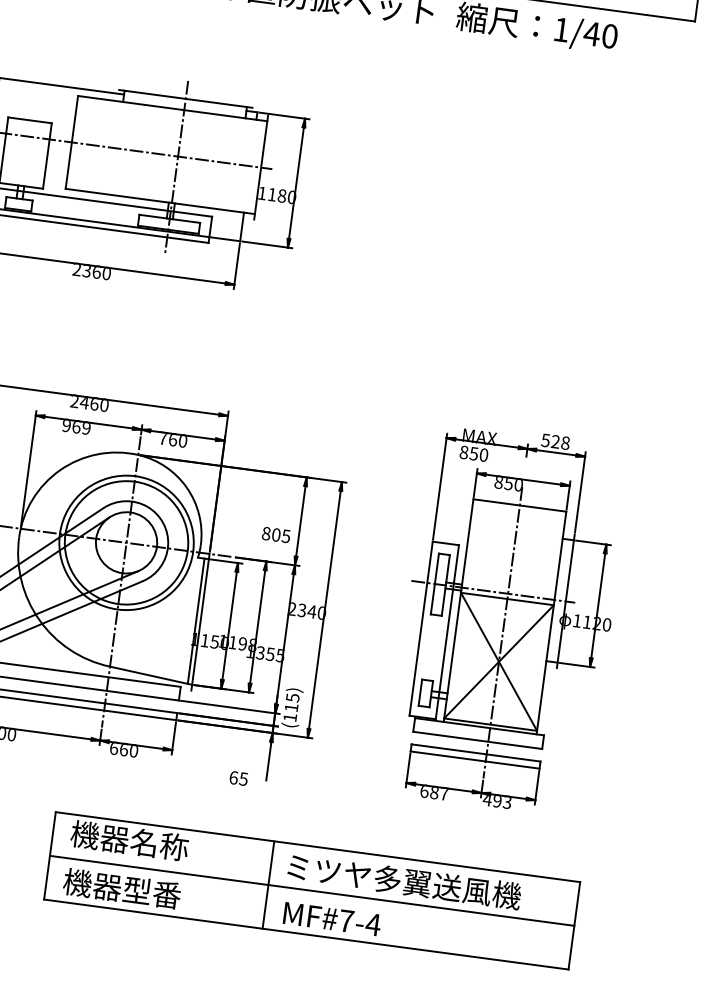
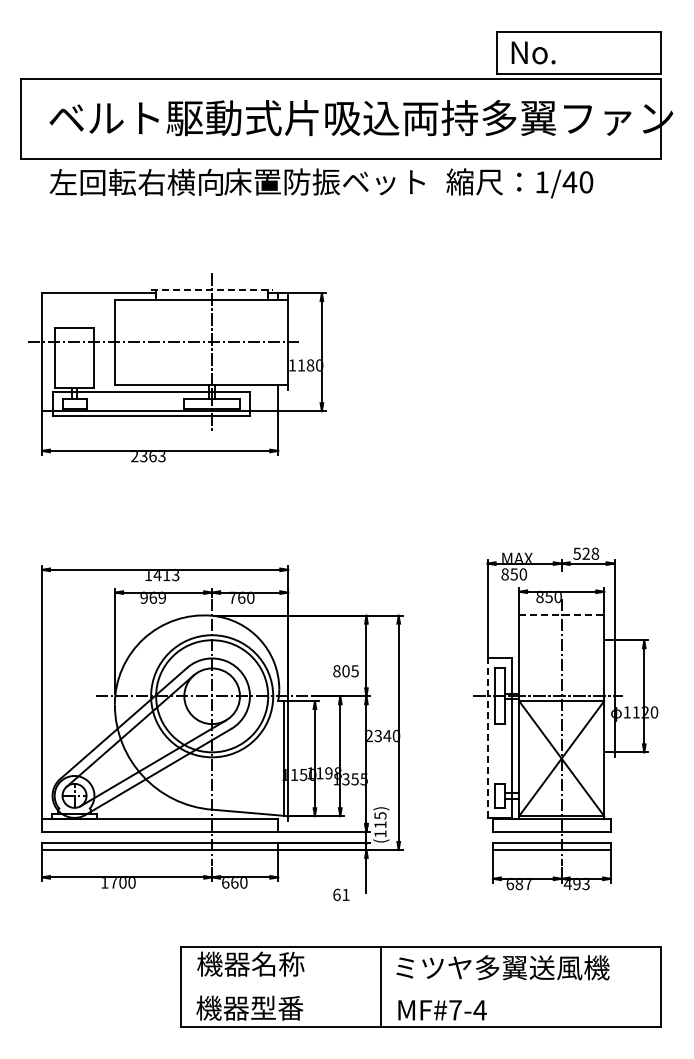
line: (186, 98) -> (212, 289), solid -> dashed
text: (106, 274) -> (161, 457), 2360 -> 2363
text: (88, 402) -> (161, 574), 2460 -> 1413
line: (519, 505) -> (561, 615), solid -> dashed
line: (420, 629) -> (487, 738), solid -> dashed
text: (243, 779) -> (345, 895), 65 -> 61
line: (311, 891) -> (420, 987), removed

